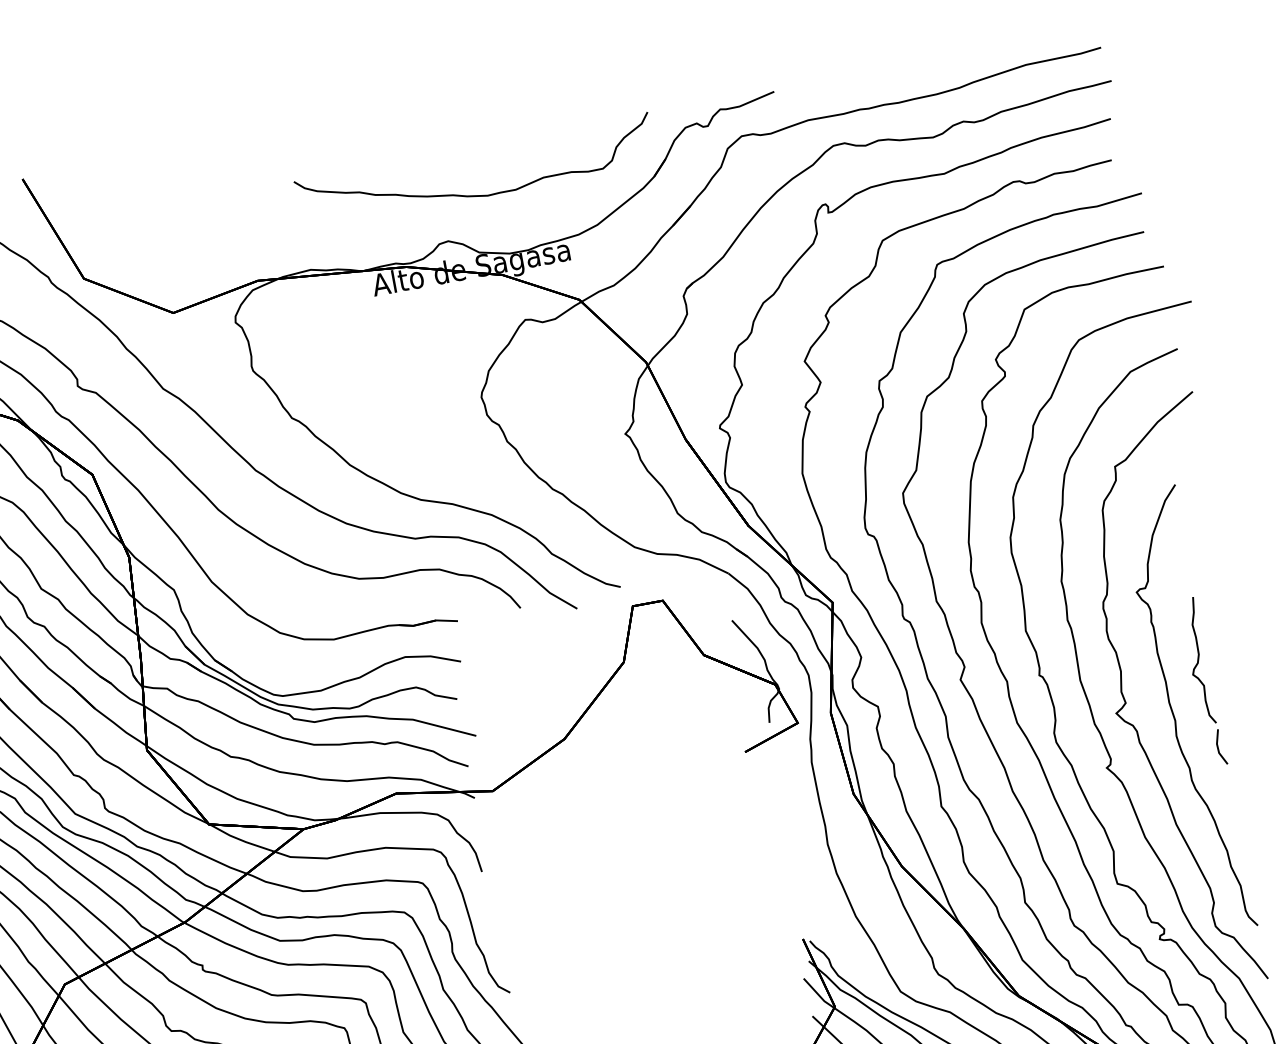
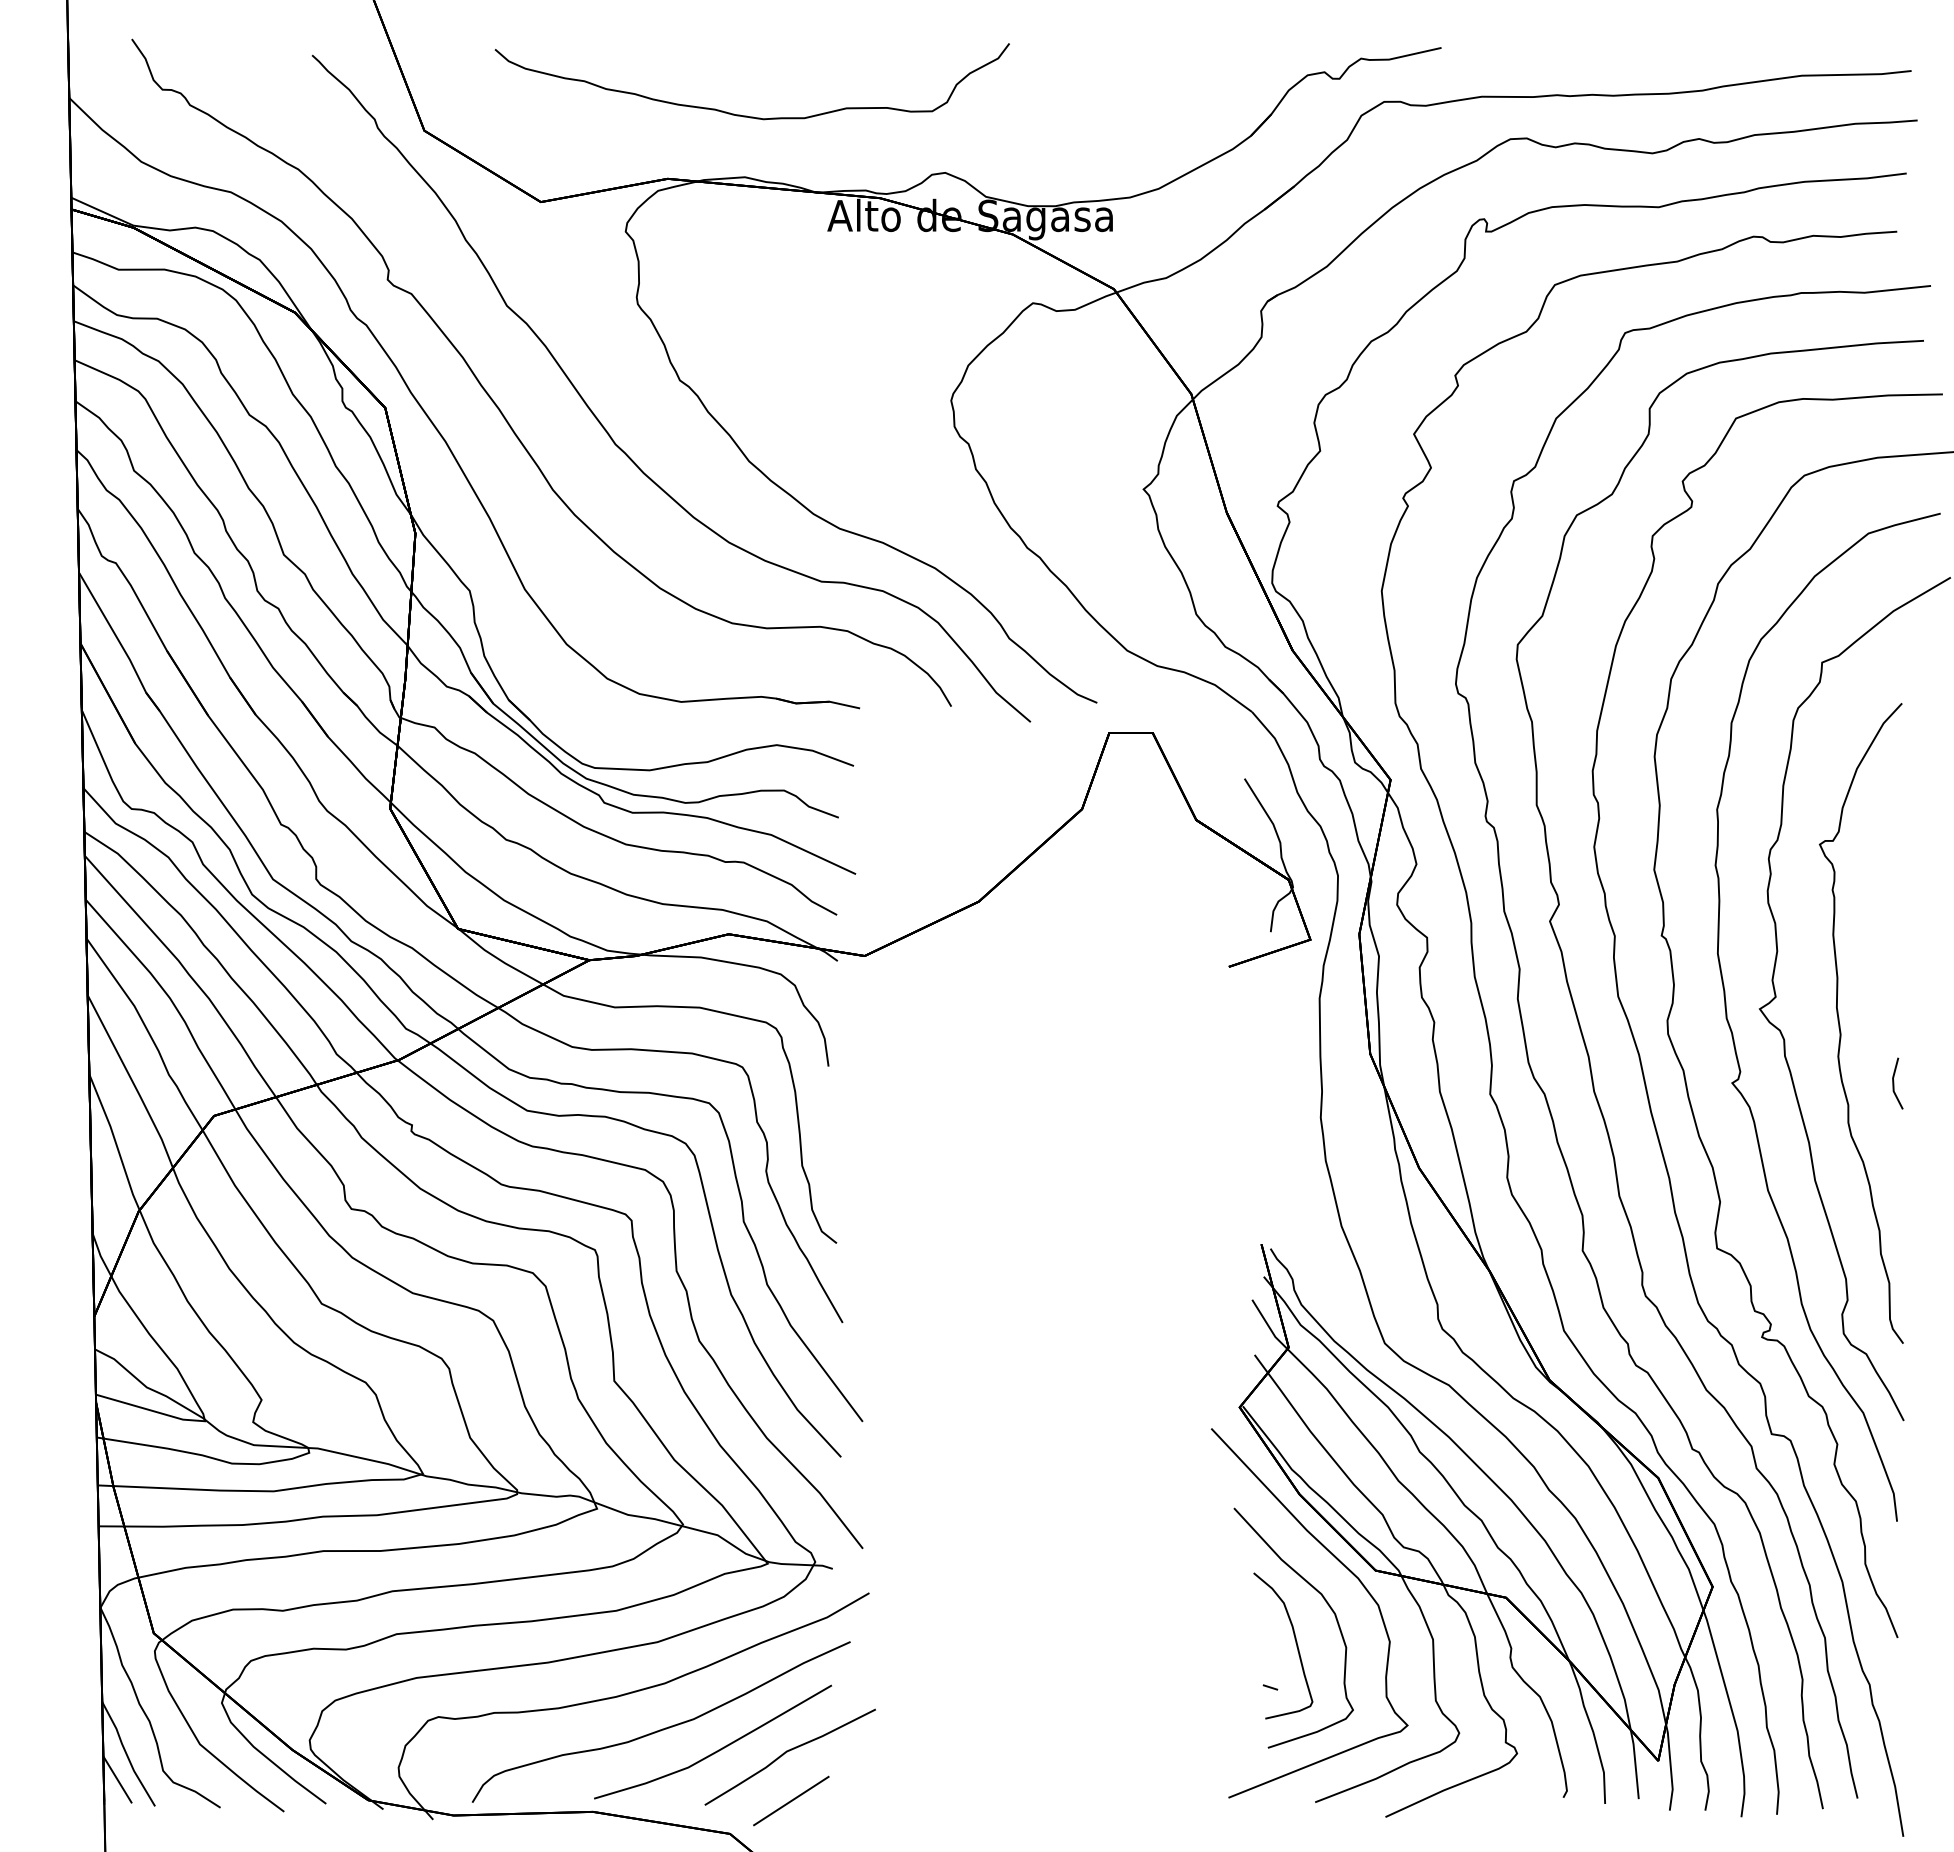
curve: (476, 195) -> (747, 115), moved
curve: (1197, 660) -> (1887, 956), removed

